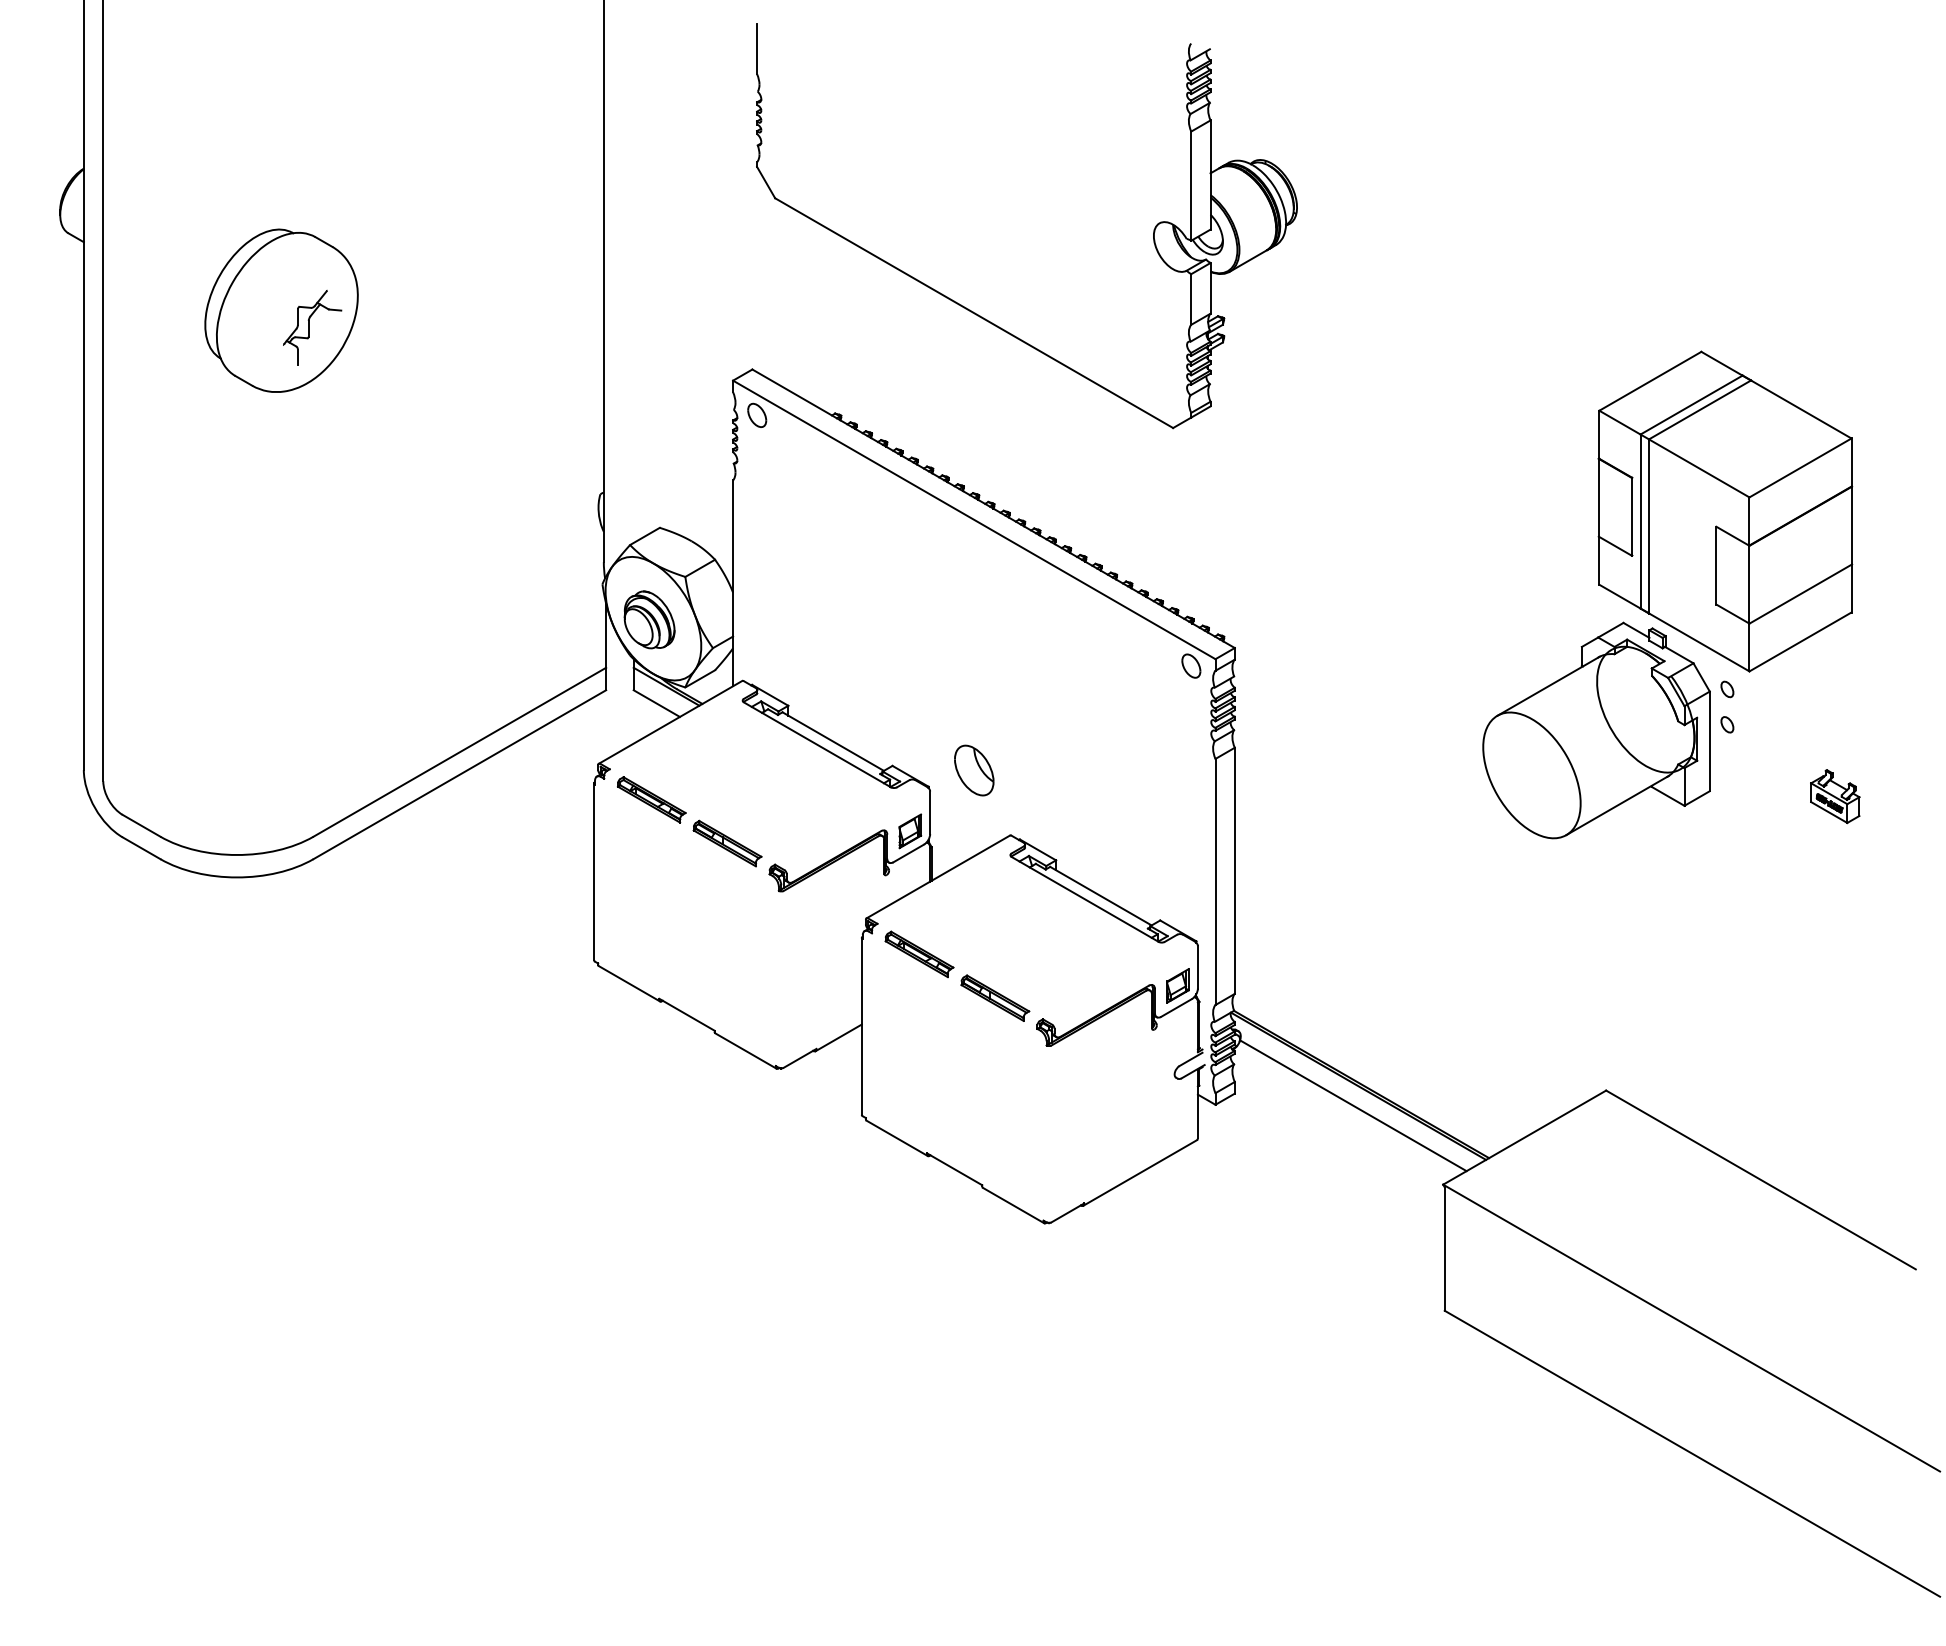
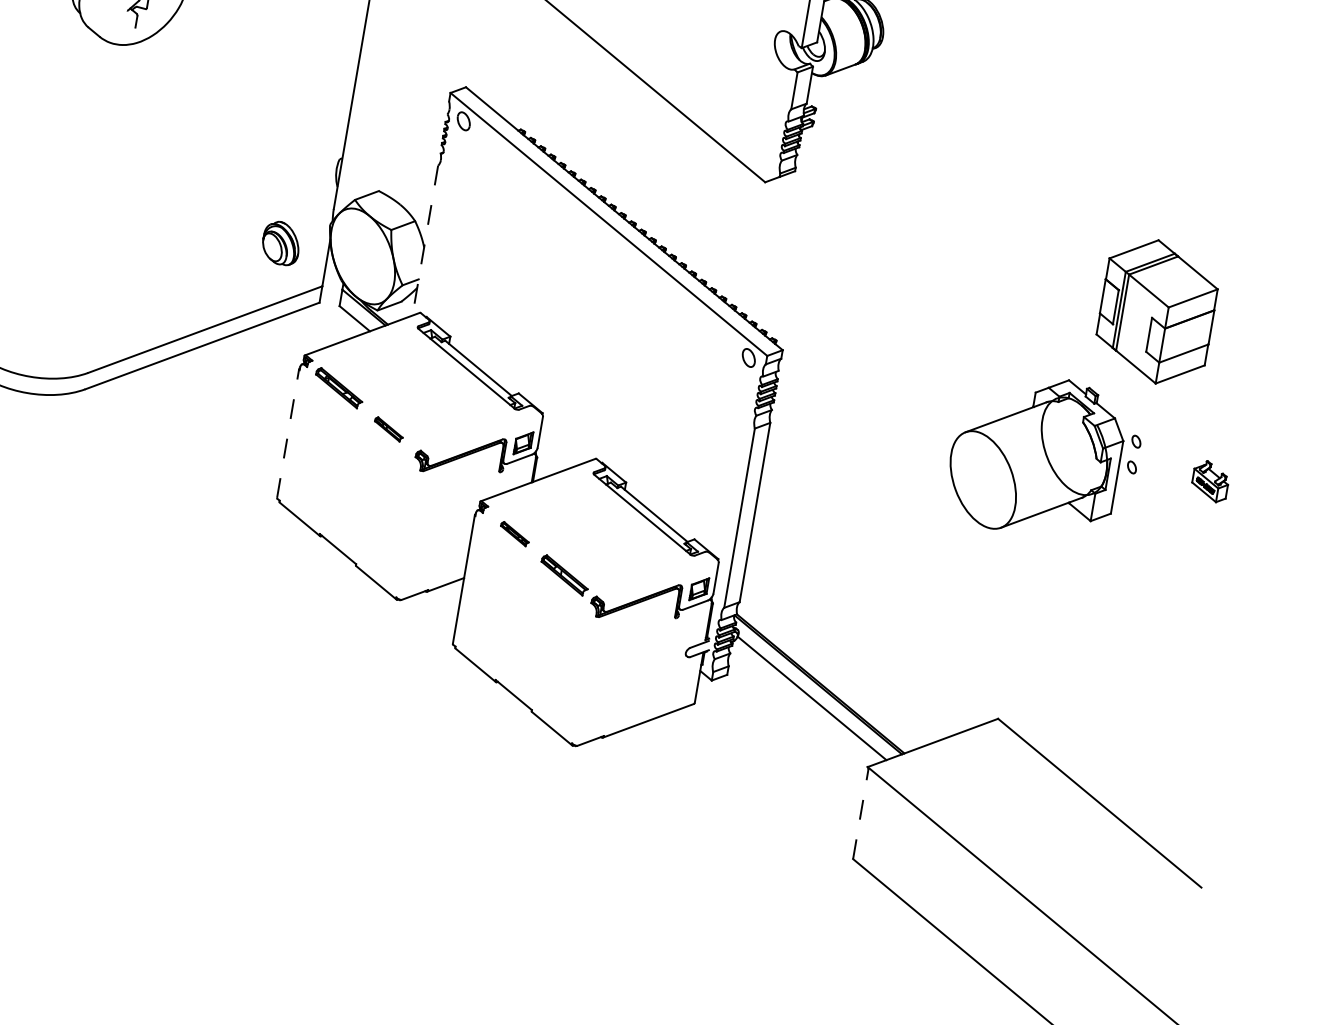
part: (1725, 511) -> (1157, 311), size x0.6
line: (733, 583) -> (425, 240), solid -> dashed
part: (649, 619) -> (281, 243), moved
part: (974, 770) -> (577, 407), removed
part: (1835, 796) -> (1210, 481), moved
part: (727, 843) -> (388, 429), size x0.6
line: (594, 871) -> (288, 433), solid -> dashed
part: (919, 954) -> (514, 534), size x0.6
line: (1444, 1249) -> (860, 814), solid -> dashed

